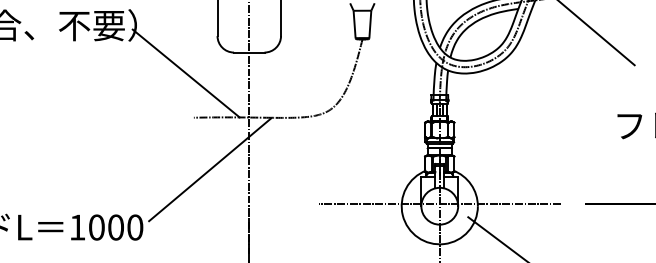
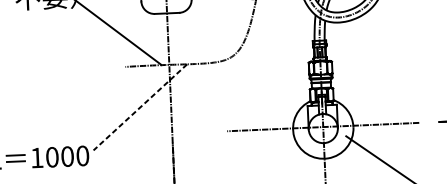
line: (210, 169) -> (140, 107), solid -> dashed

